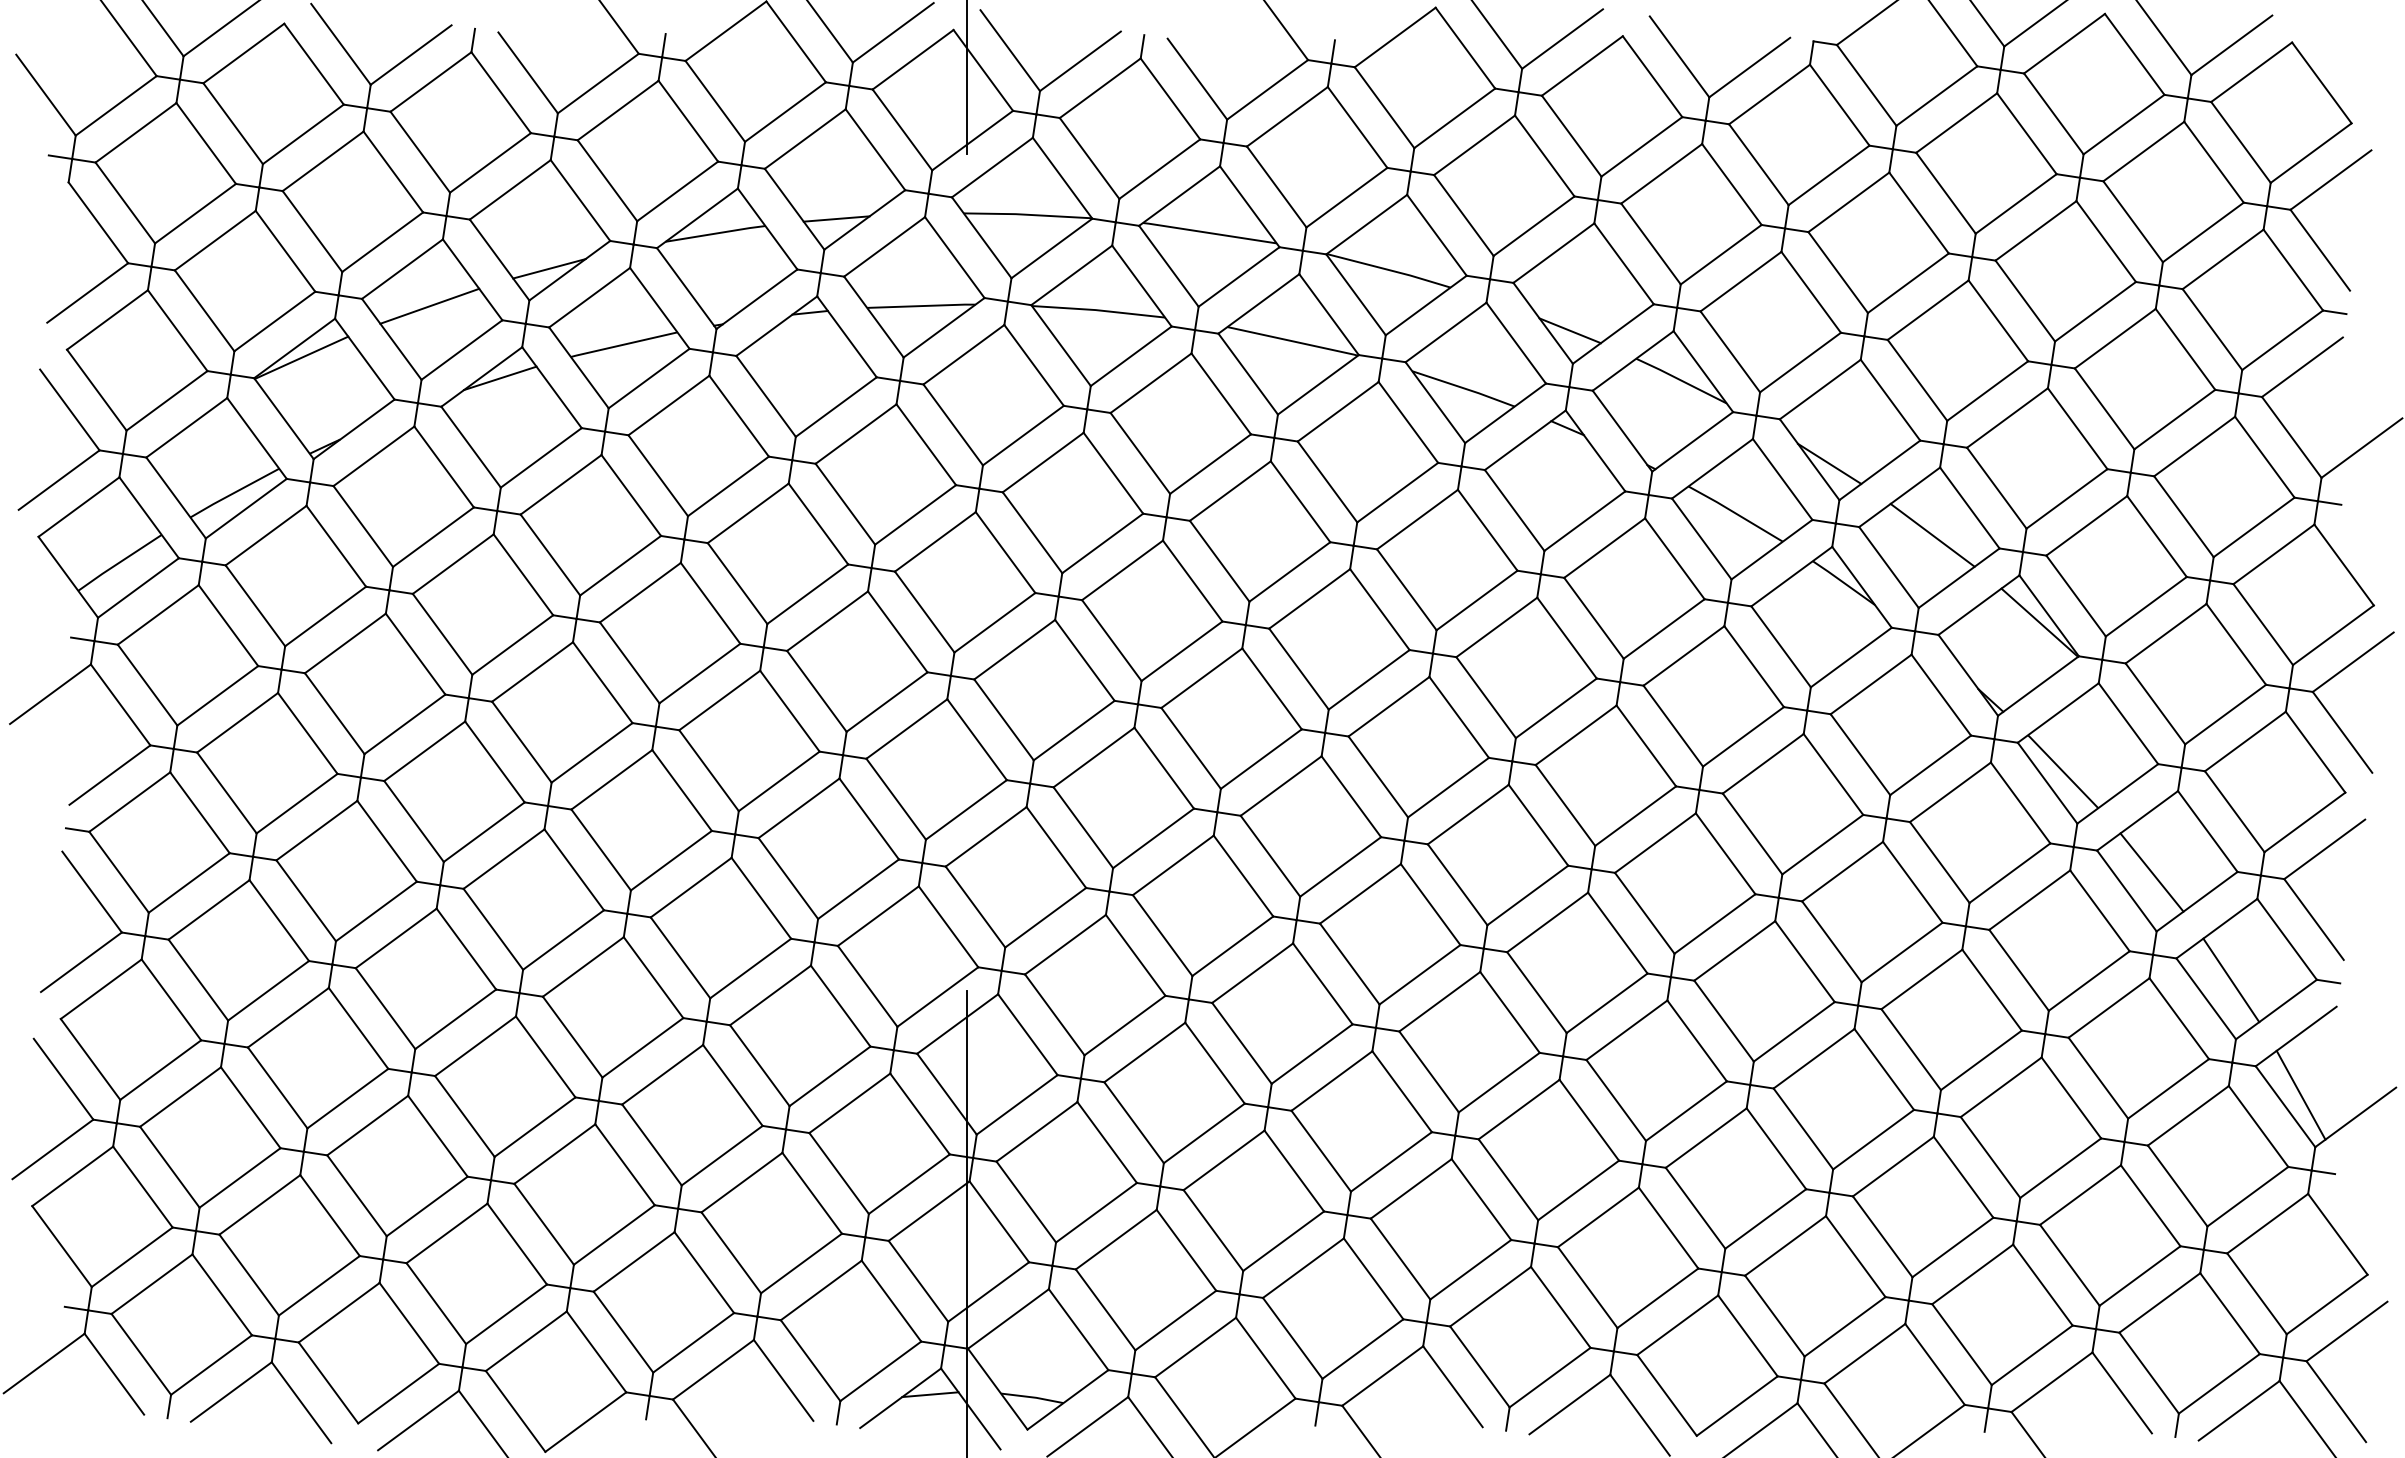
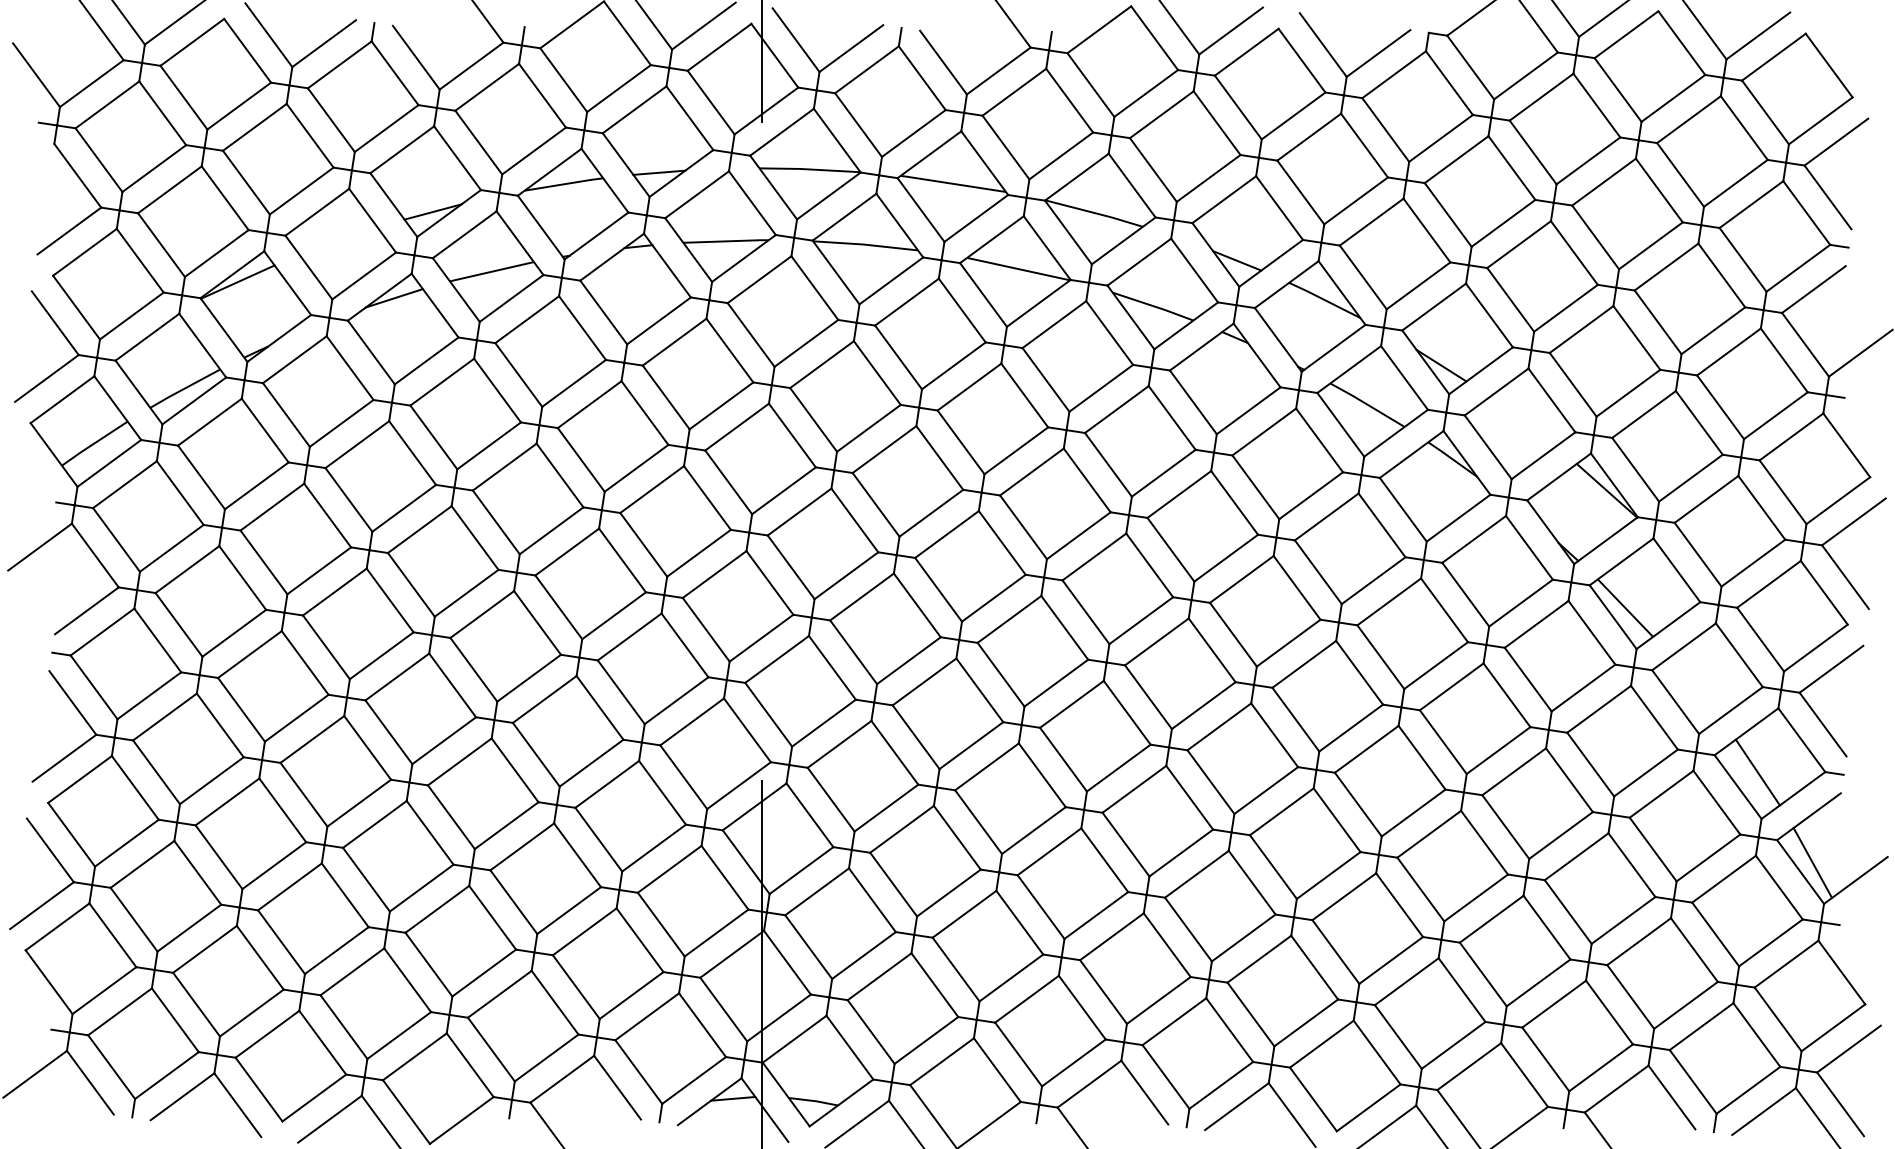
line: (429, 305) -> (338, 240), removed
line: (1932, 534) -> (1522, 421), removed
line: (2151, 872) -> (1695, 687), removed

